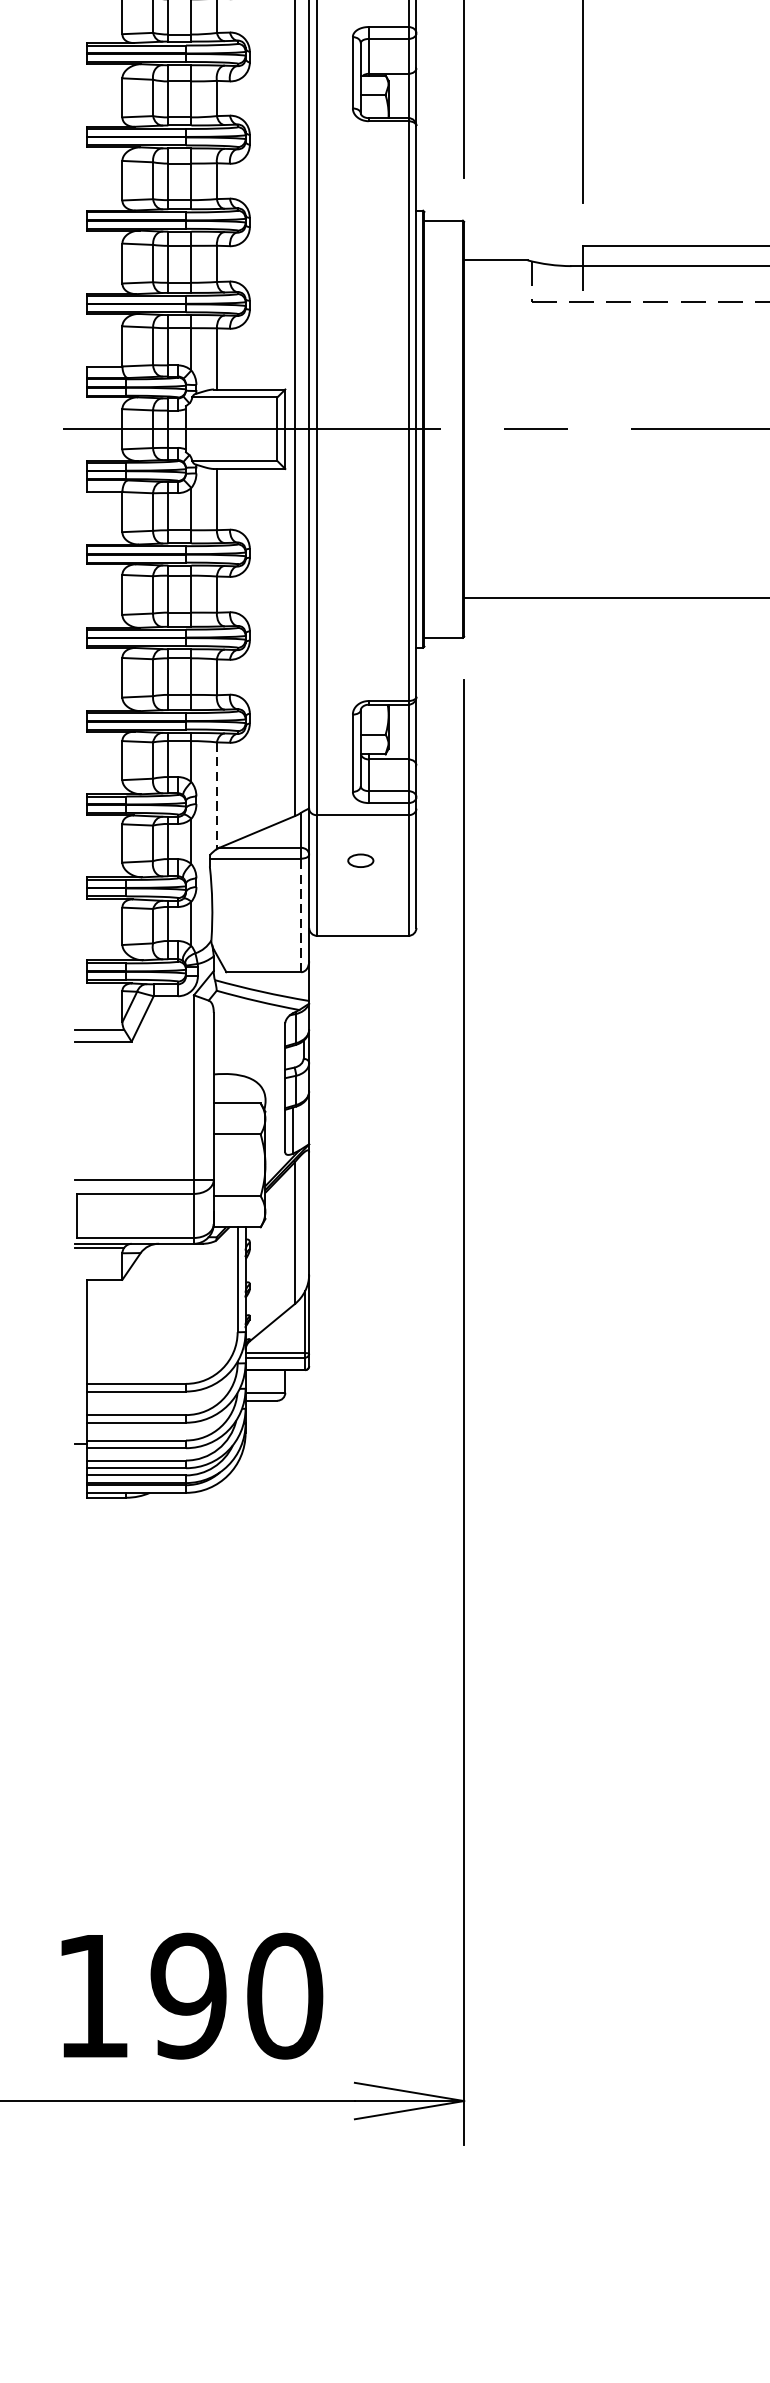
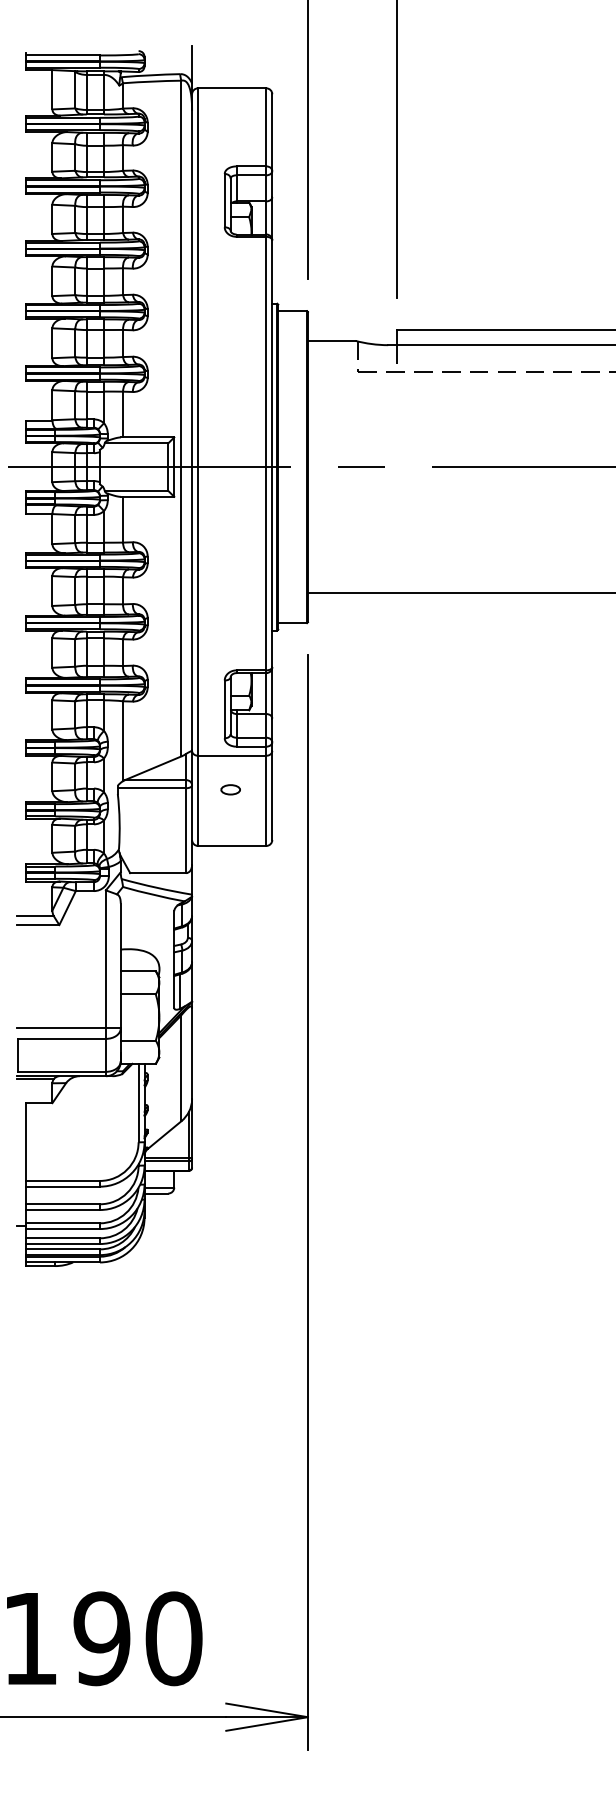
line: (217, 796) -> (123, 741), dashed -> solid
line: (301, 915) -> (186, 830), dashed -> solid

